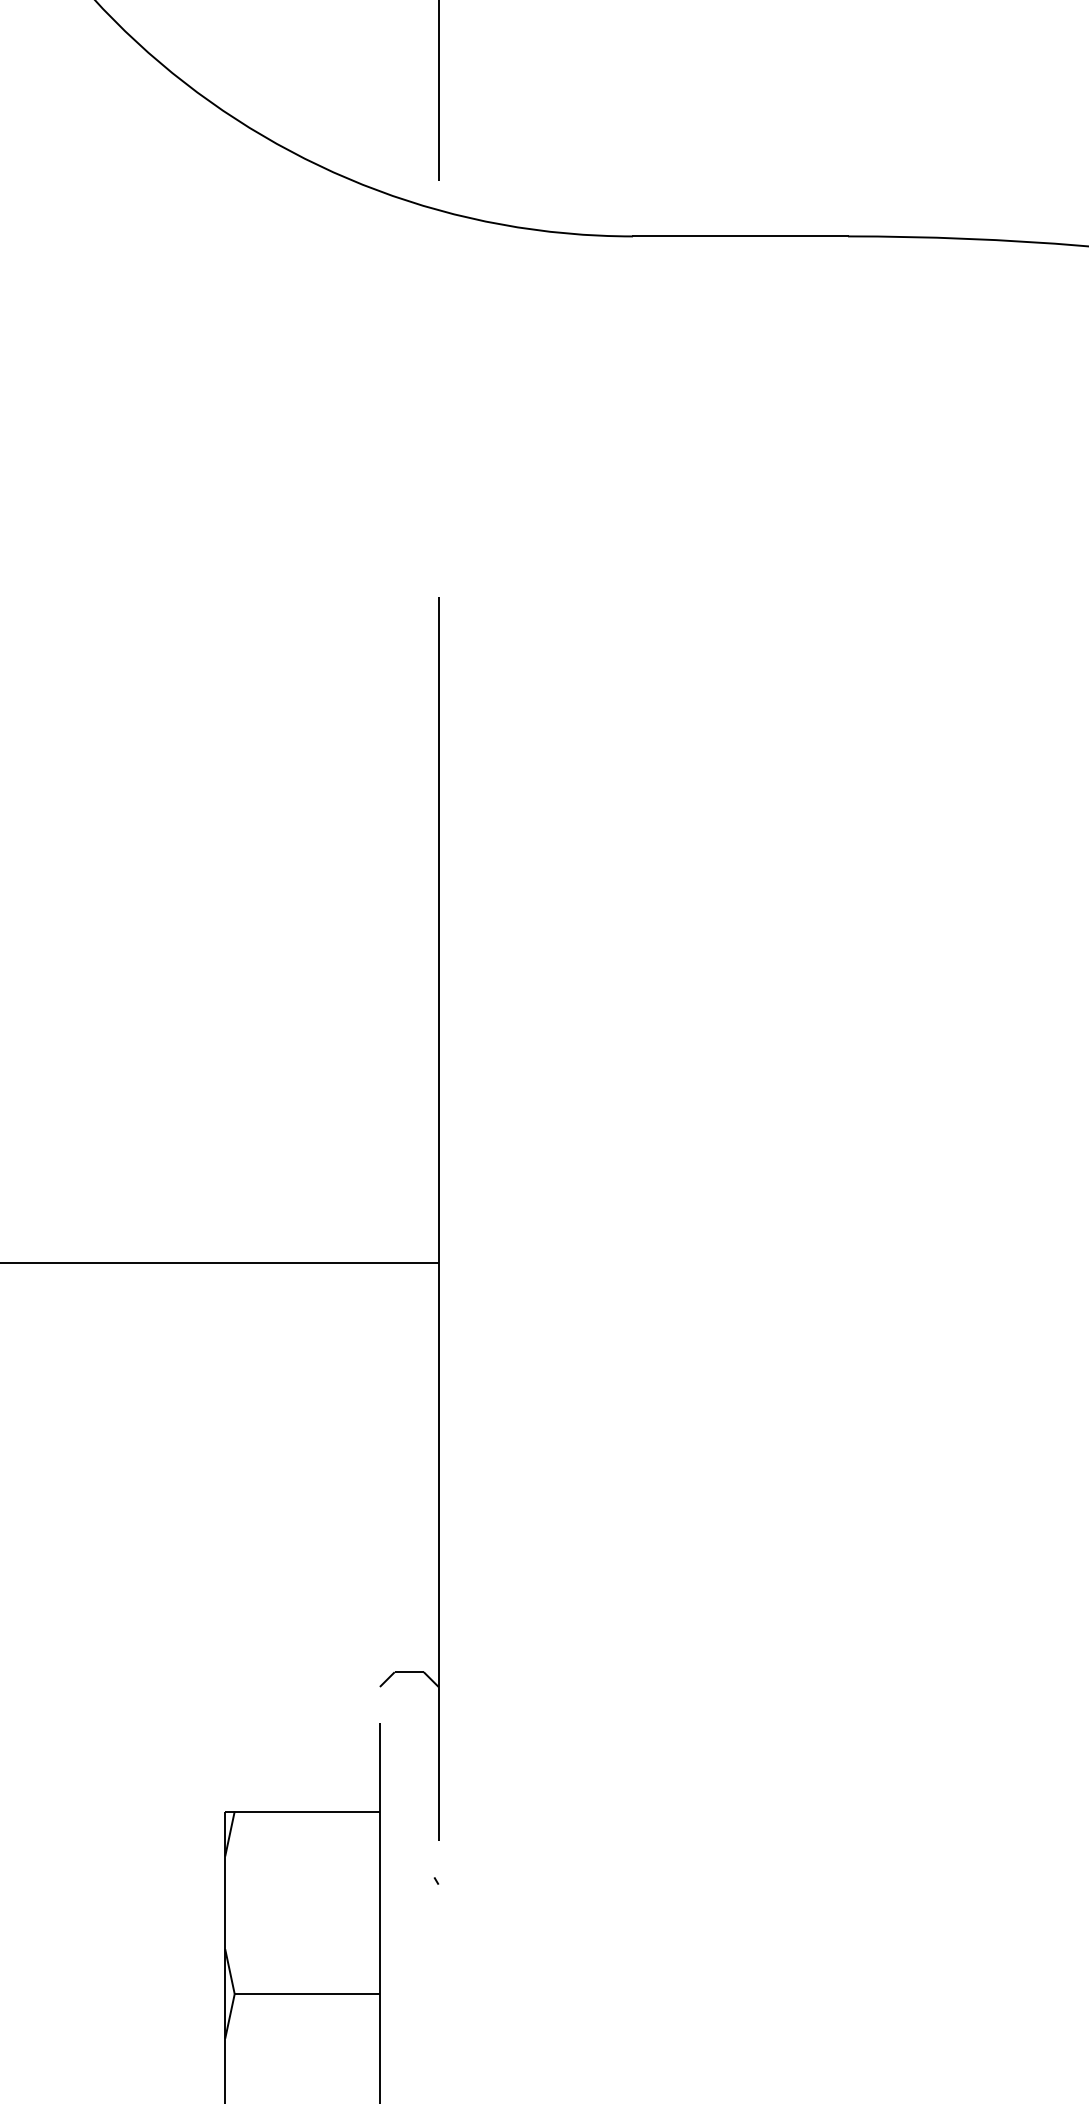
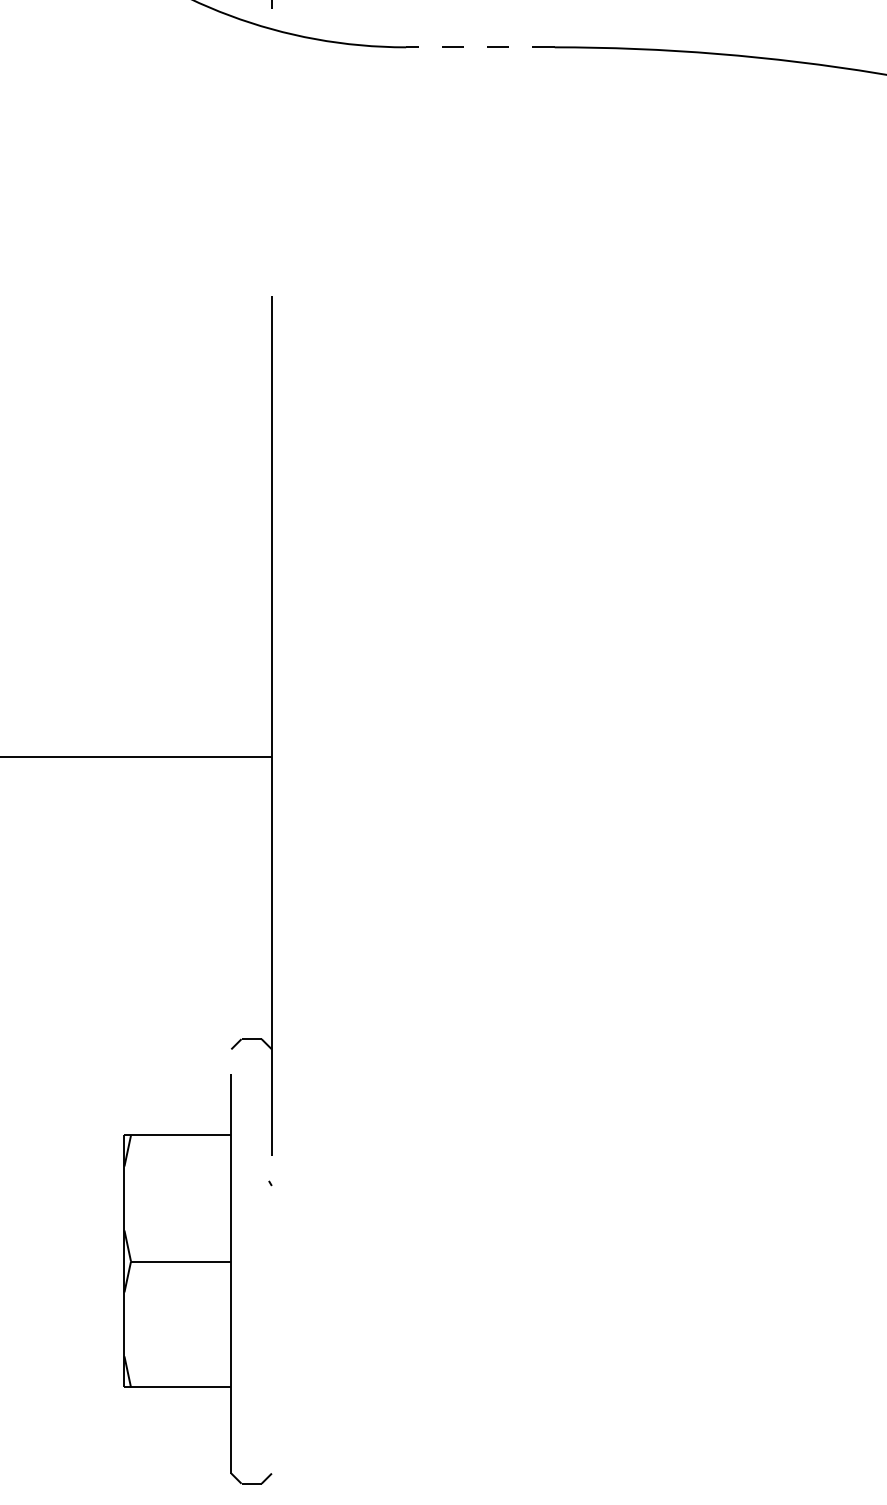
line: (739, 236) -> (479, 47), solid -> dashed

